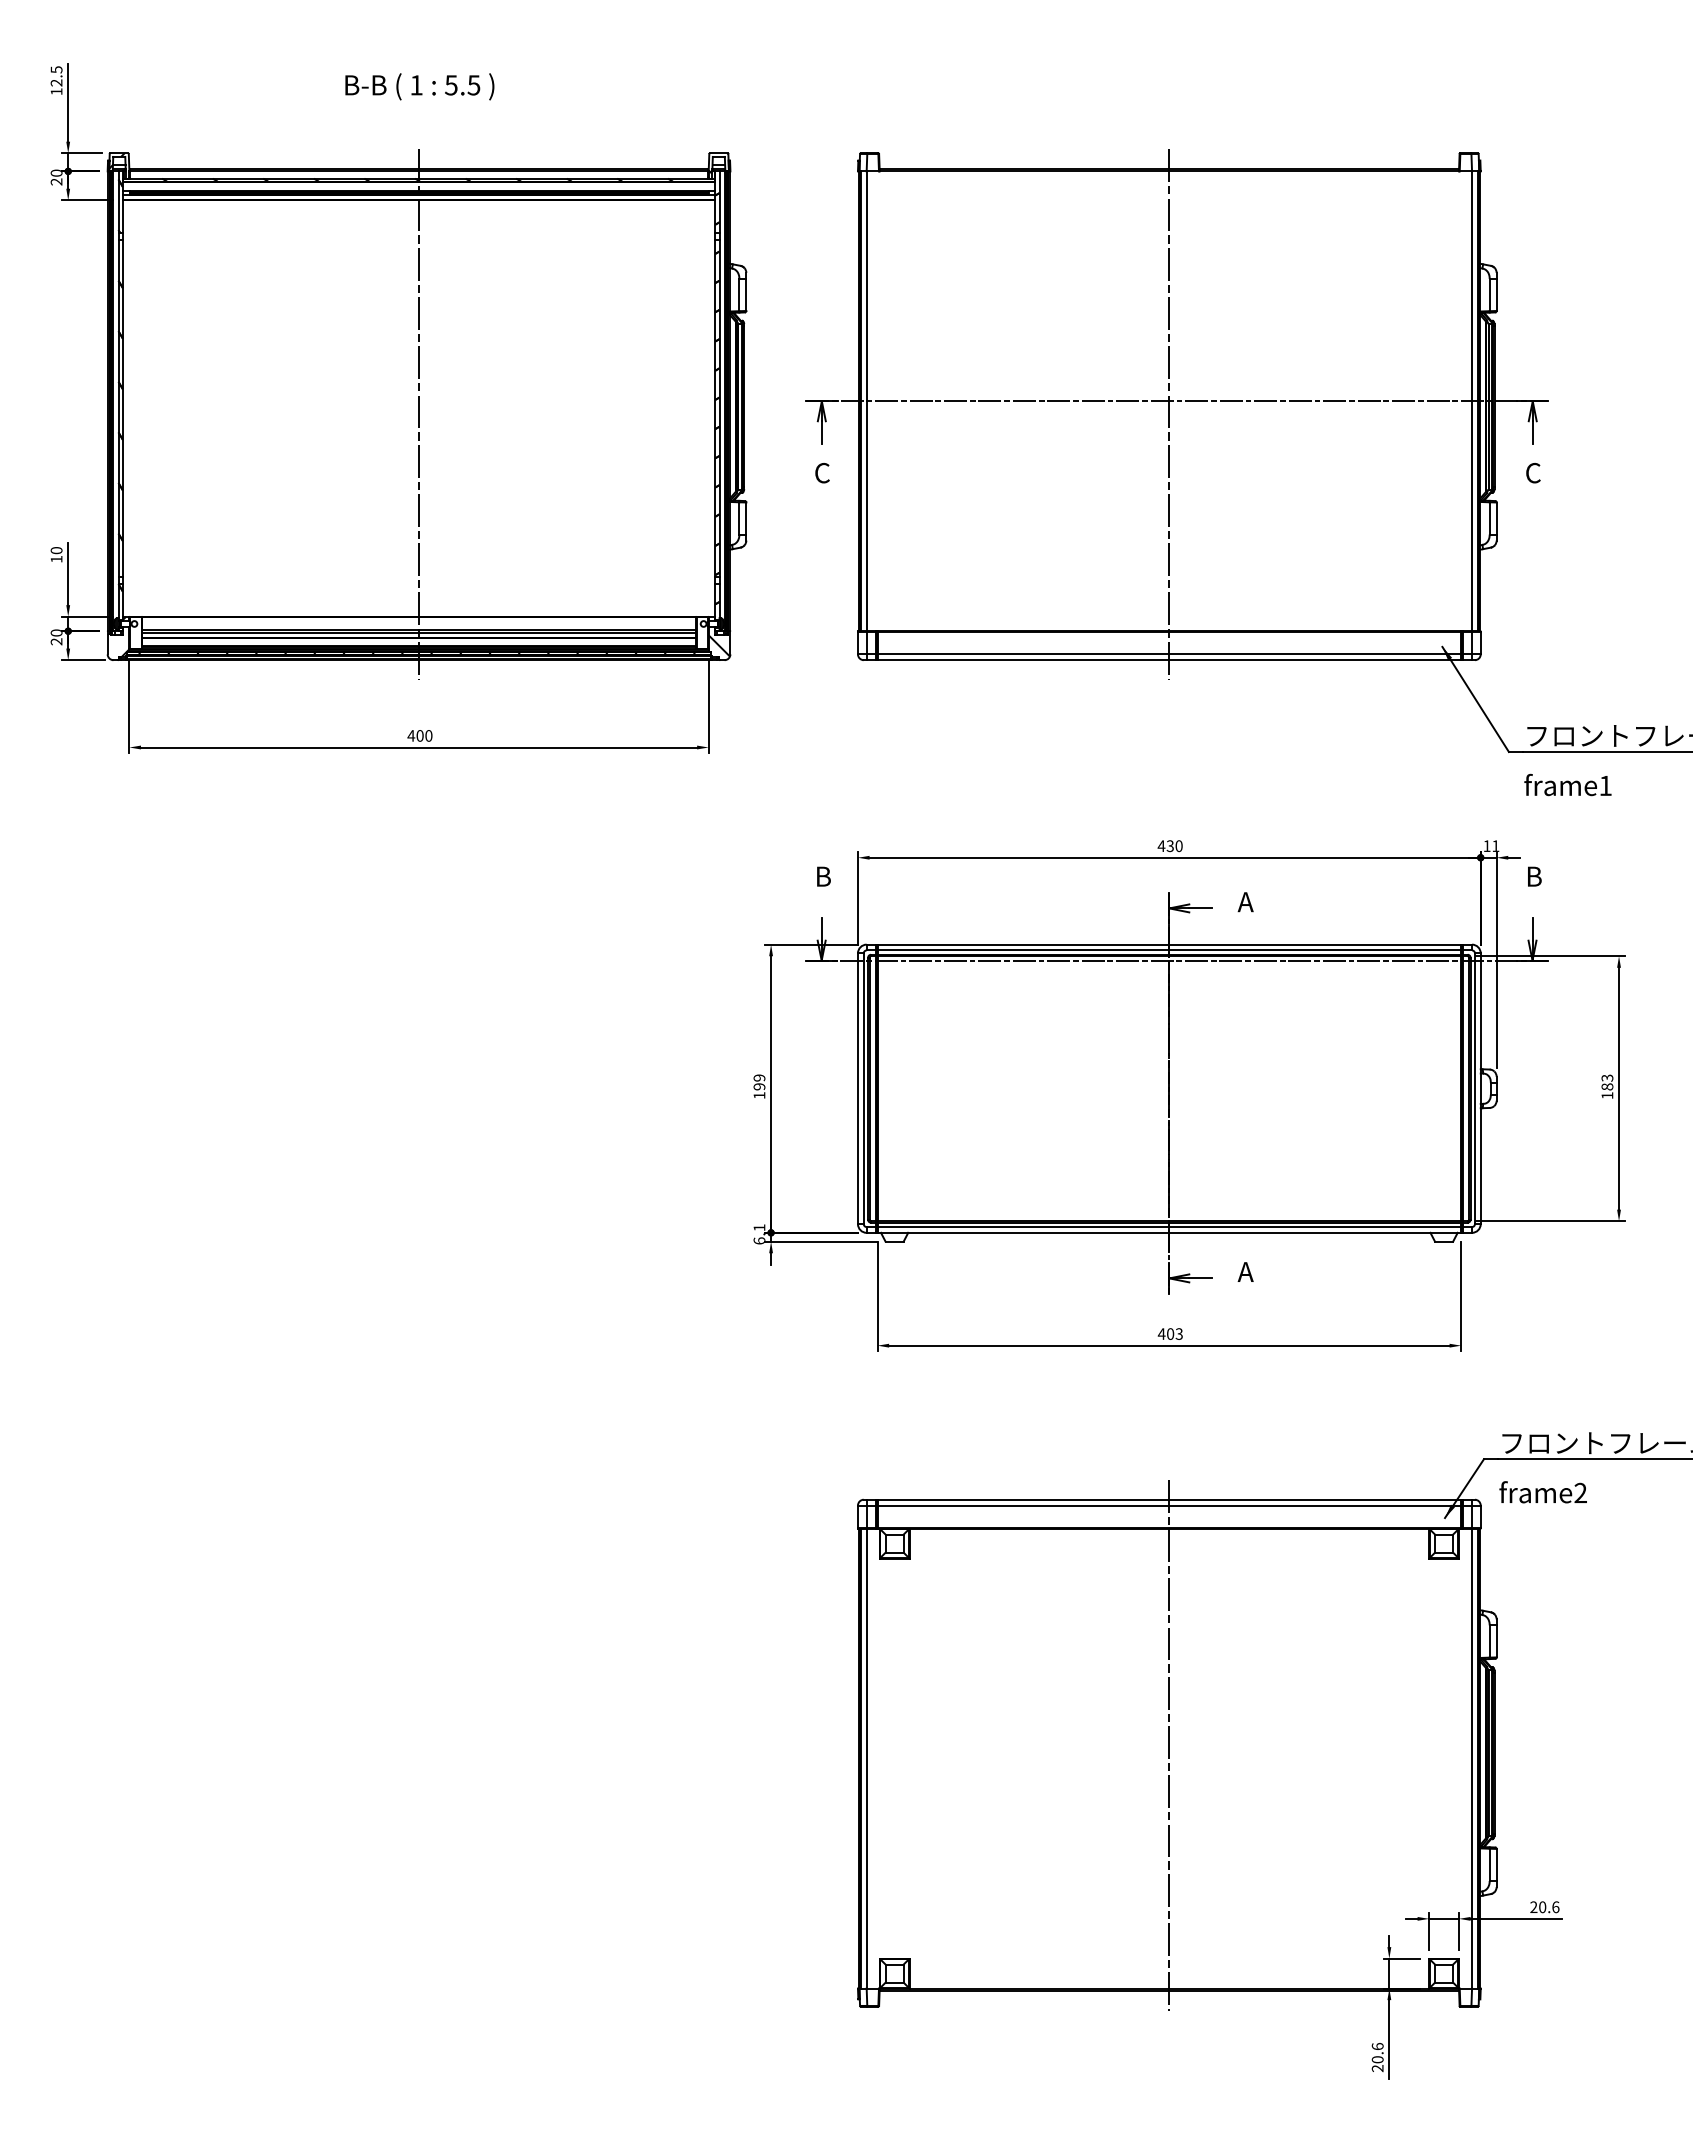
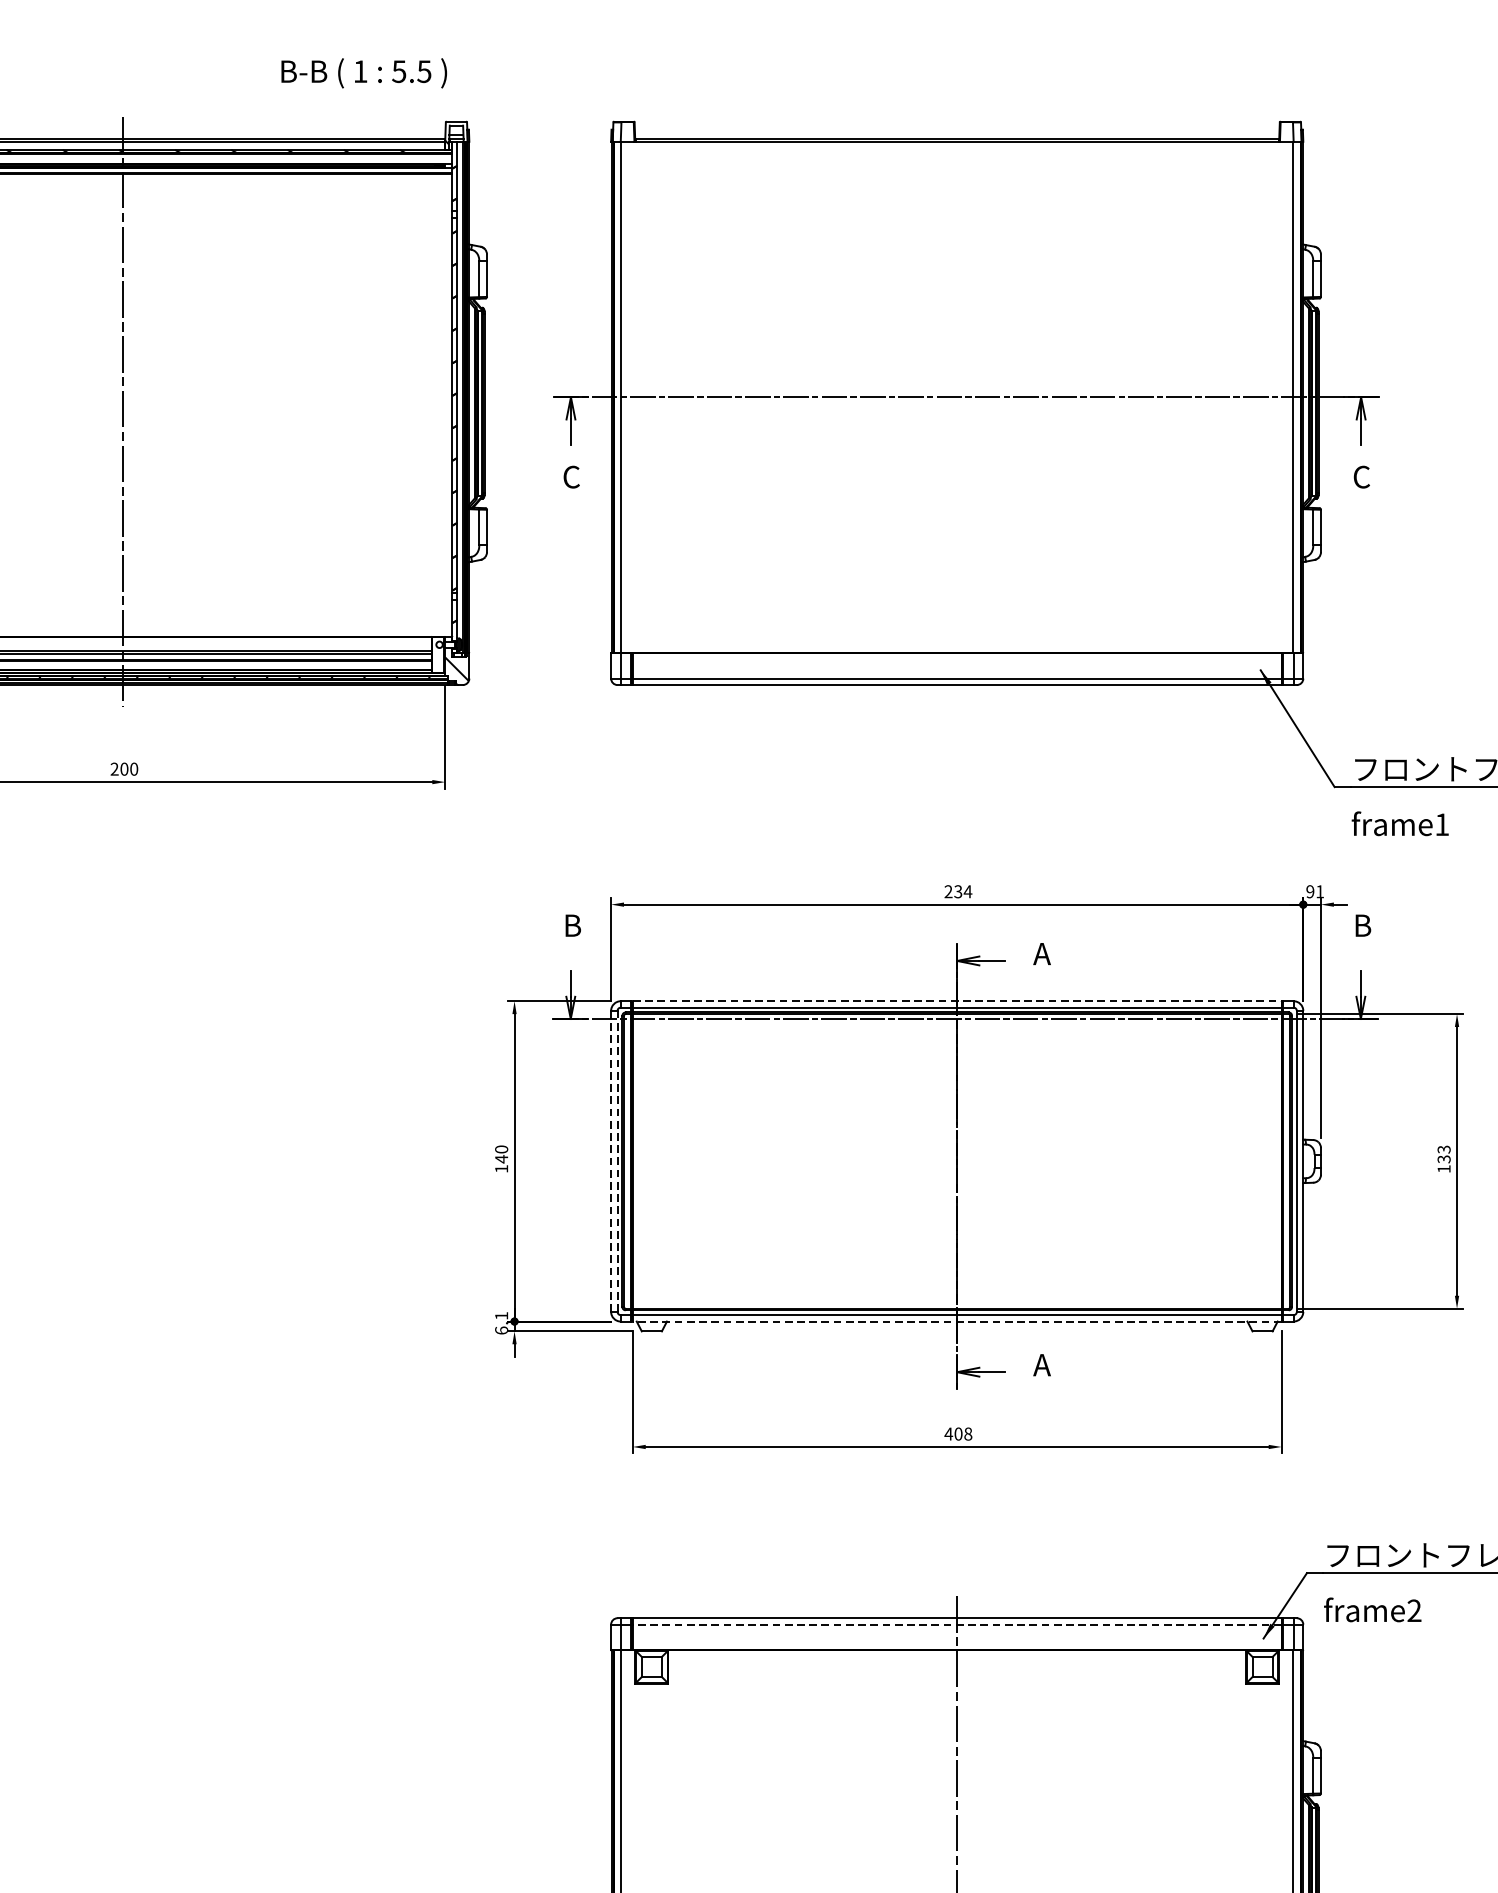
text: (419, 86) -> (363, 72), moved
line: (1169, 414) -> (957, 411), removed
text: (411, 735) -> (114, 768), 400 -> 200
text: (1169, 846) -> (957, 892), 430 -> 234
text: (1486, 846) -> (1309, 892), 11 -> 91
line: (1169, 944) -> (957, 1001), solid -> dashed
text: (759, 1082) -> (501, 1154), 199 -> 140
text: (1607, 1086) -> (1444, 1158), 183 -> 133
line: (863, 1088) -> (617, 1161), solid -> dashed
line: (857, 1089) -> (610, 1162), solid -> dashed
line: (1169, 1232) -> (957, 1321), solid -> dashed
text: (1178, 1333) -> (967, 1433), 403 -> 408
line: (1169, 1505) -> (957, 1624), solid -> dashed

